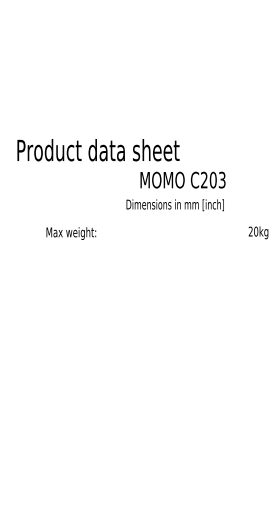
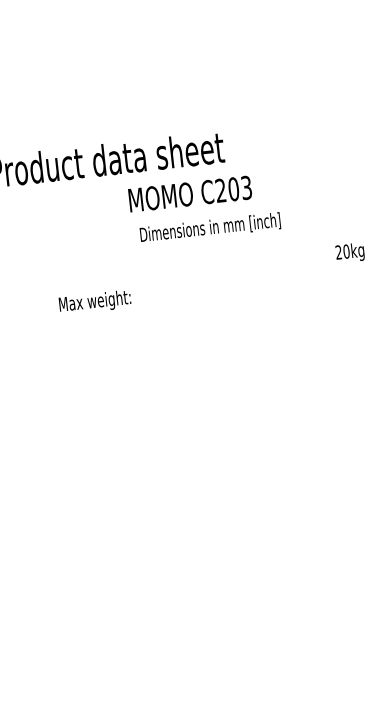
text: (182, 179) -> (189, 193), moved
text: (174, 205) -> (209, 228), moved
text: (71, 233) -> (95, 302), moved

